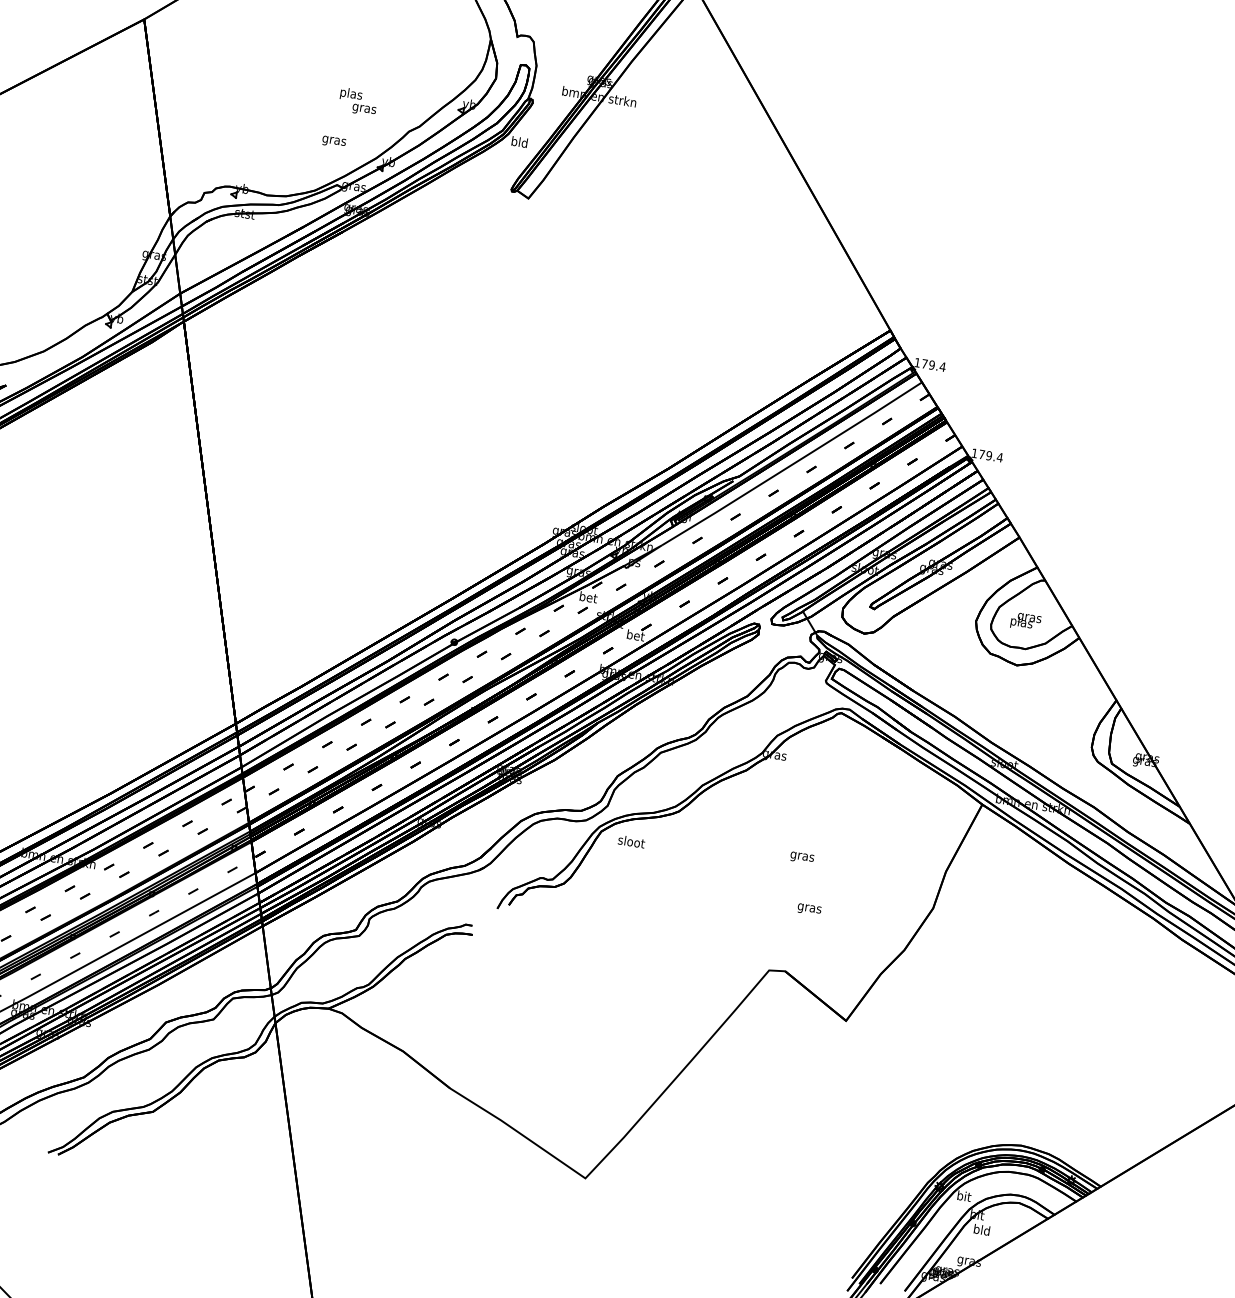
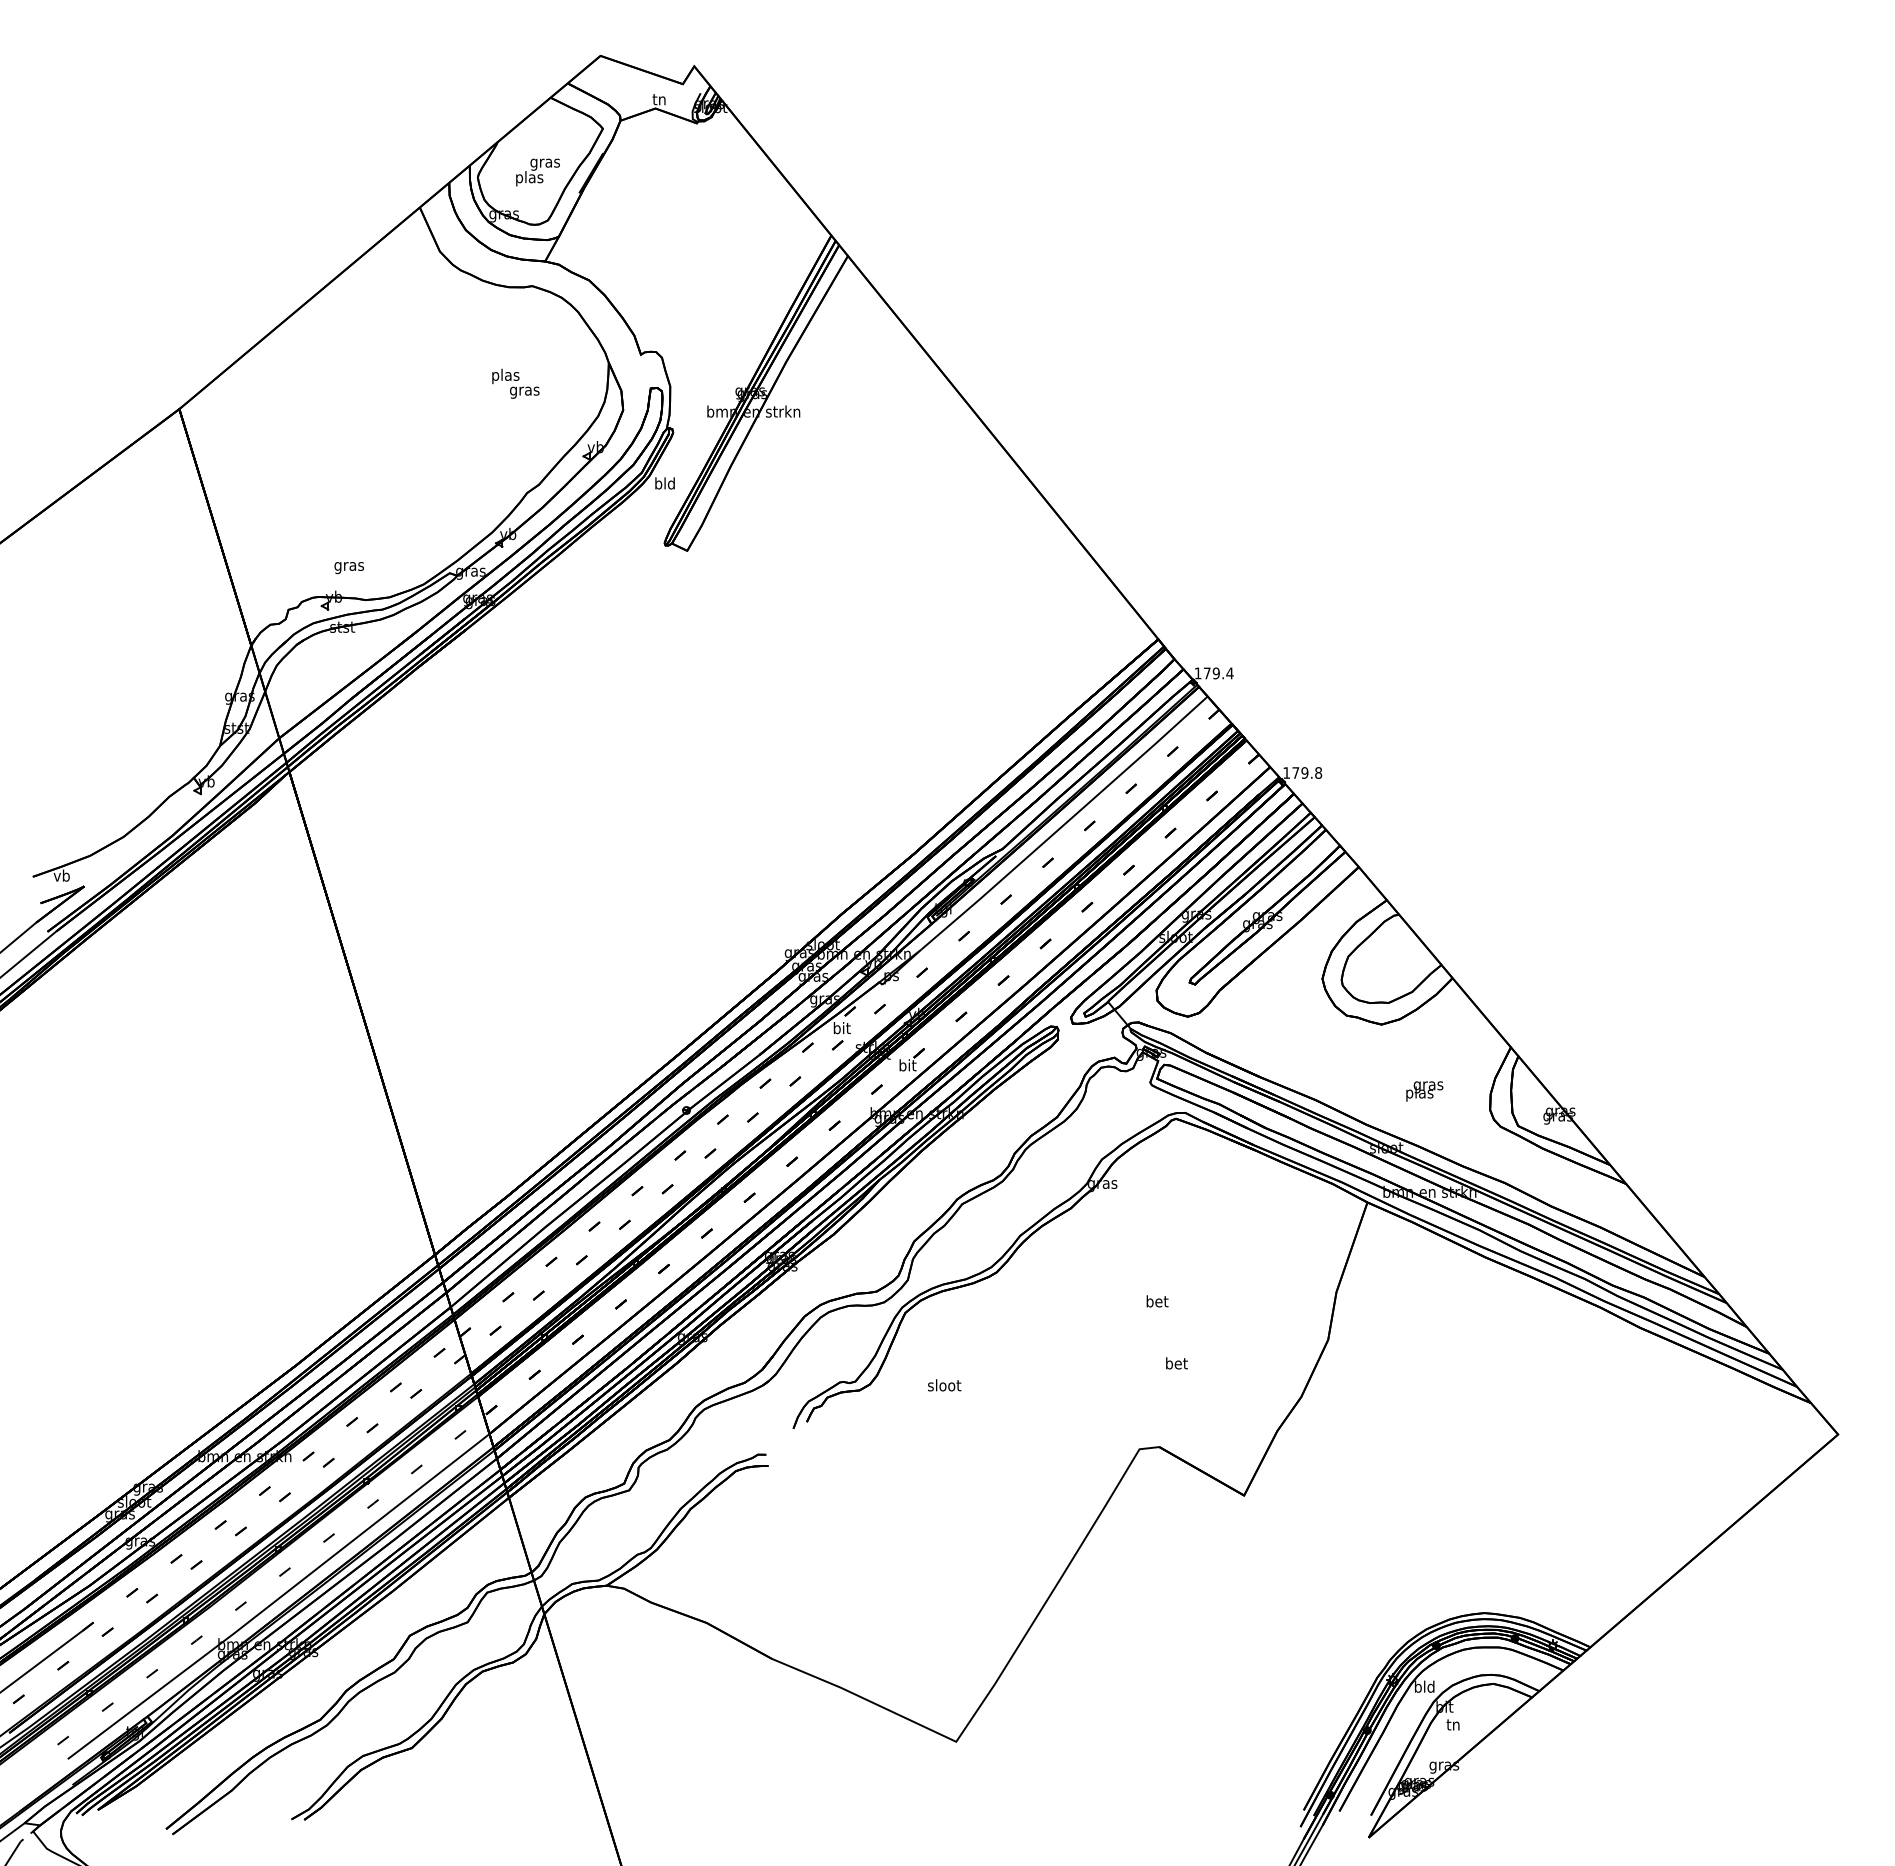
text: (358, 101) -> (515, 383), moved
text: (333, 142) -> (348, 568), moved
text: (999, 457) -> (1318, 772), 179.4 -> 179.8
text: (588, 597) -> (842, 1028), bet -> bit
text: (1025, 621) -> (1424, 1091), moved
text: (635, 635) -> (907, 1065), bet -> bit
text: (631, 841) -> (944, 1385), moved
text: (801, 856) -> (1156, 1302), gras -> bet
text: (809, 908) -> (1176, 1364), gras -> bet
text: (964, 1196) -> (1424, 1686), bit -> bld
text: (982, 1229) -> (1453, 1724), bld -> tn

